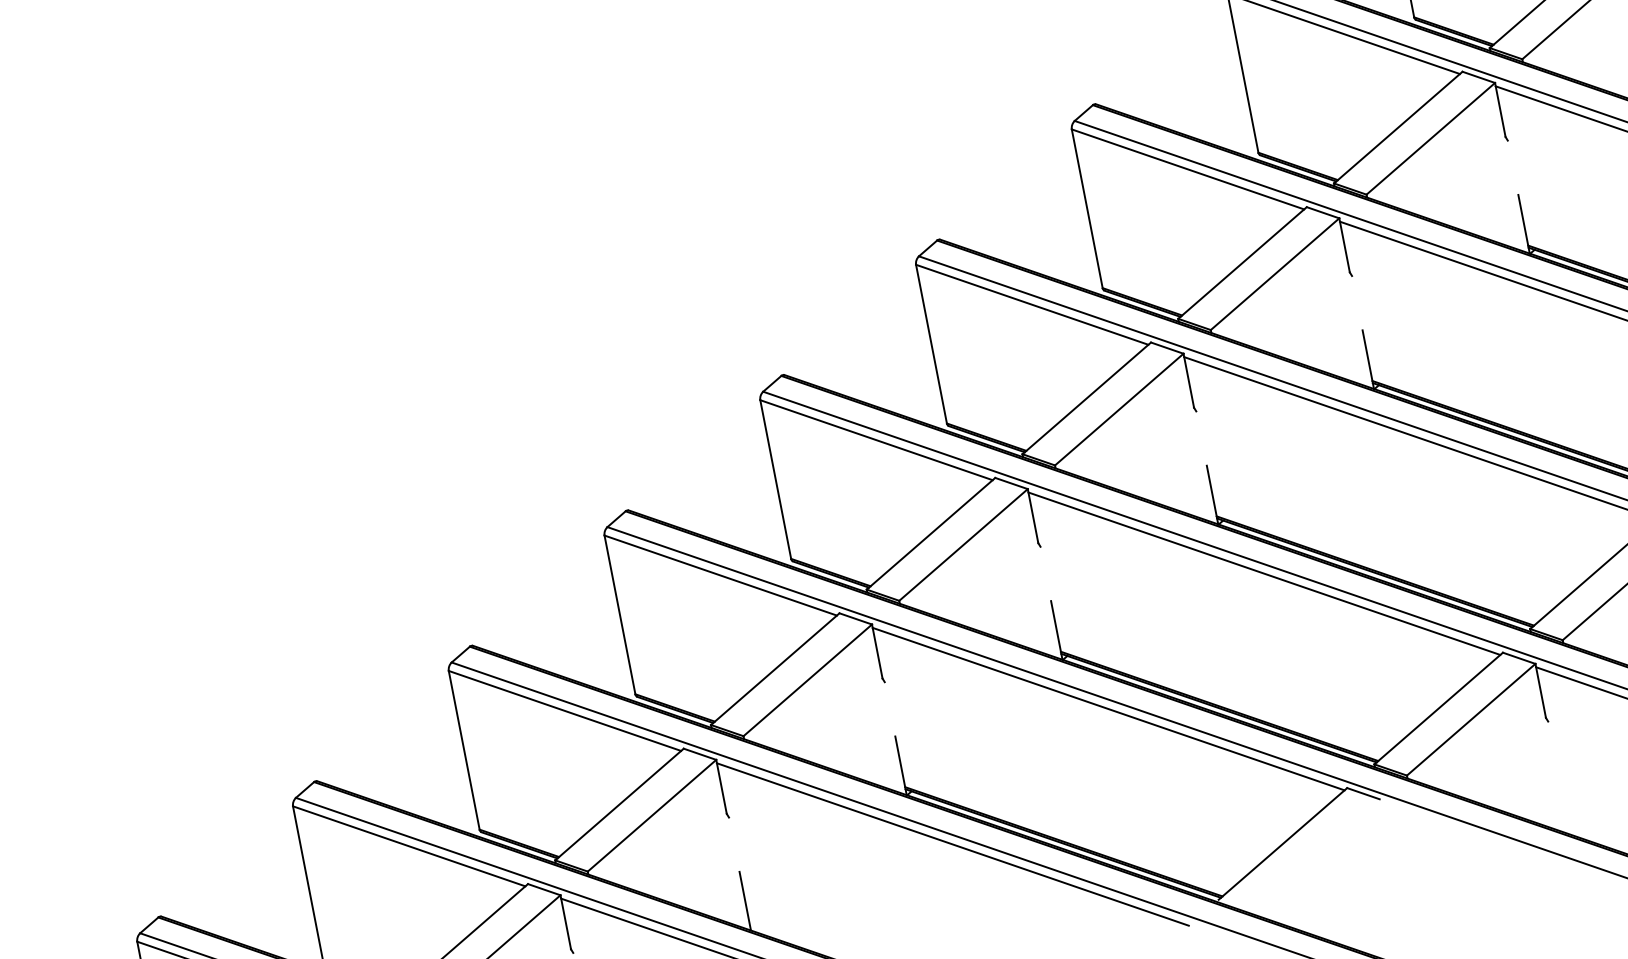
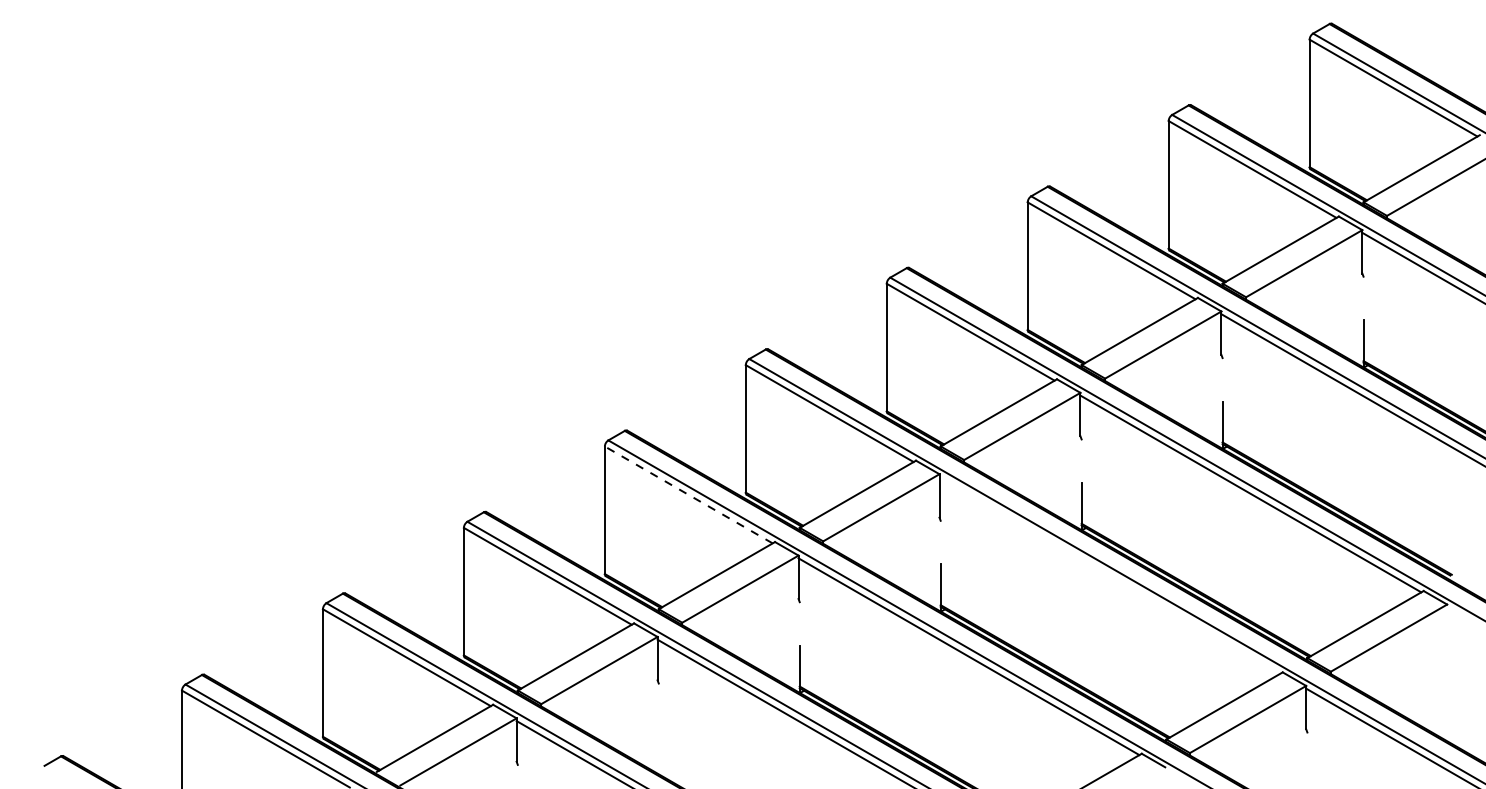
line: (1263, 572) -> (1109, 574), removed
line: (720, 575) -> (688, 494), solid -> dashed
line: (744, 900) -> (658, 750), removed

